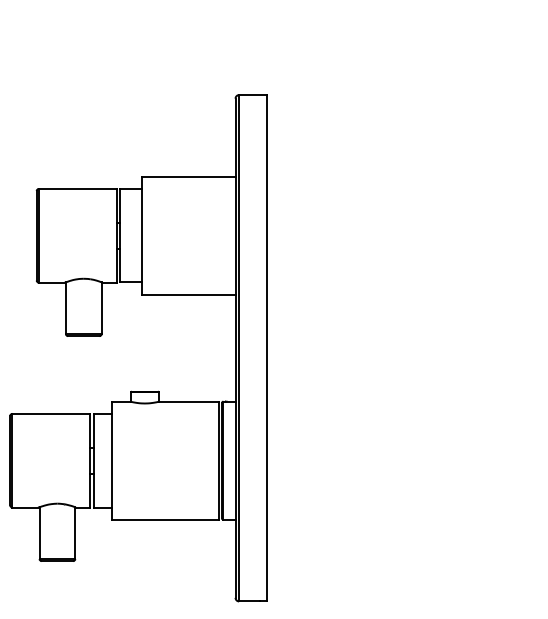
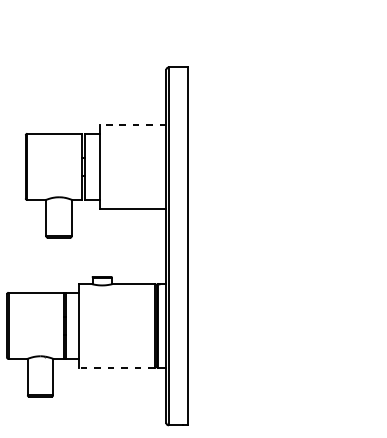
line: (188, 176) -> (133, 124), solid -> dashed
line: (165, 519) -> (116, 367), solid -> dashed

